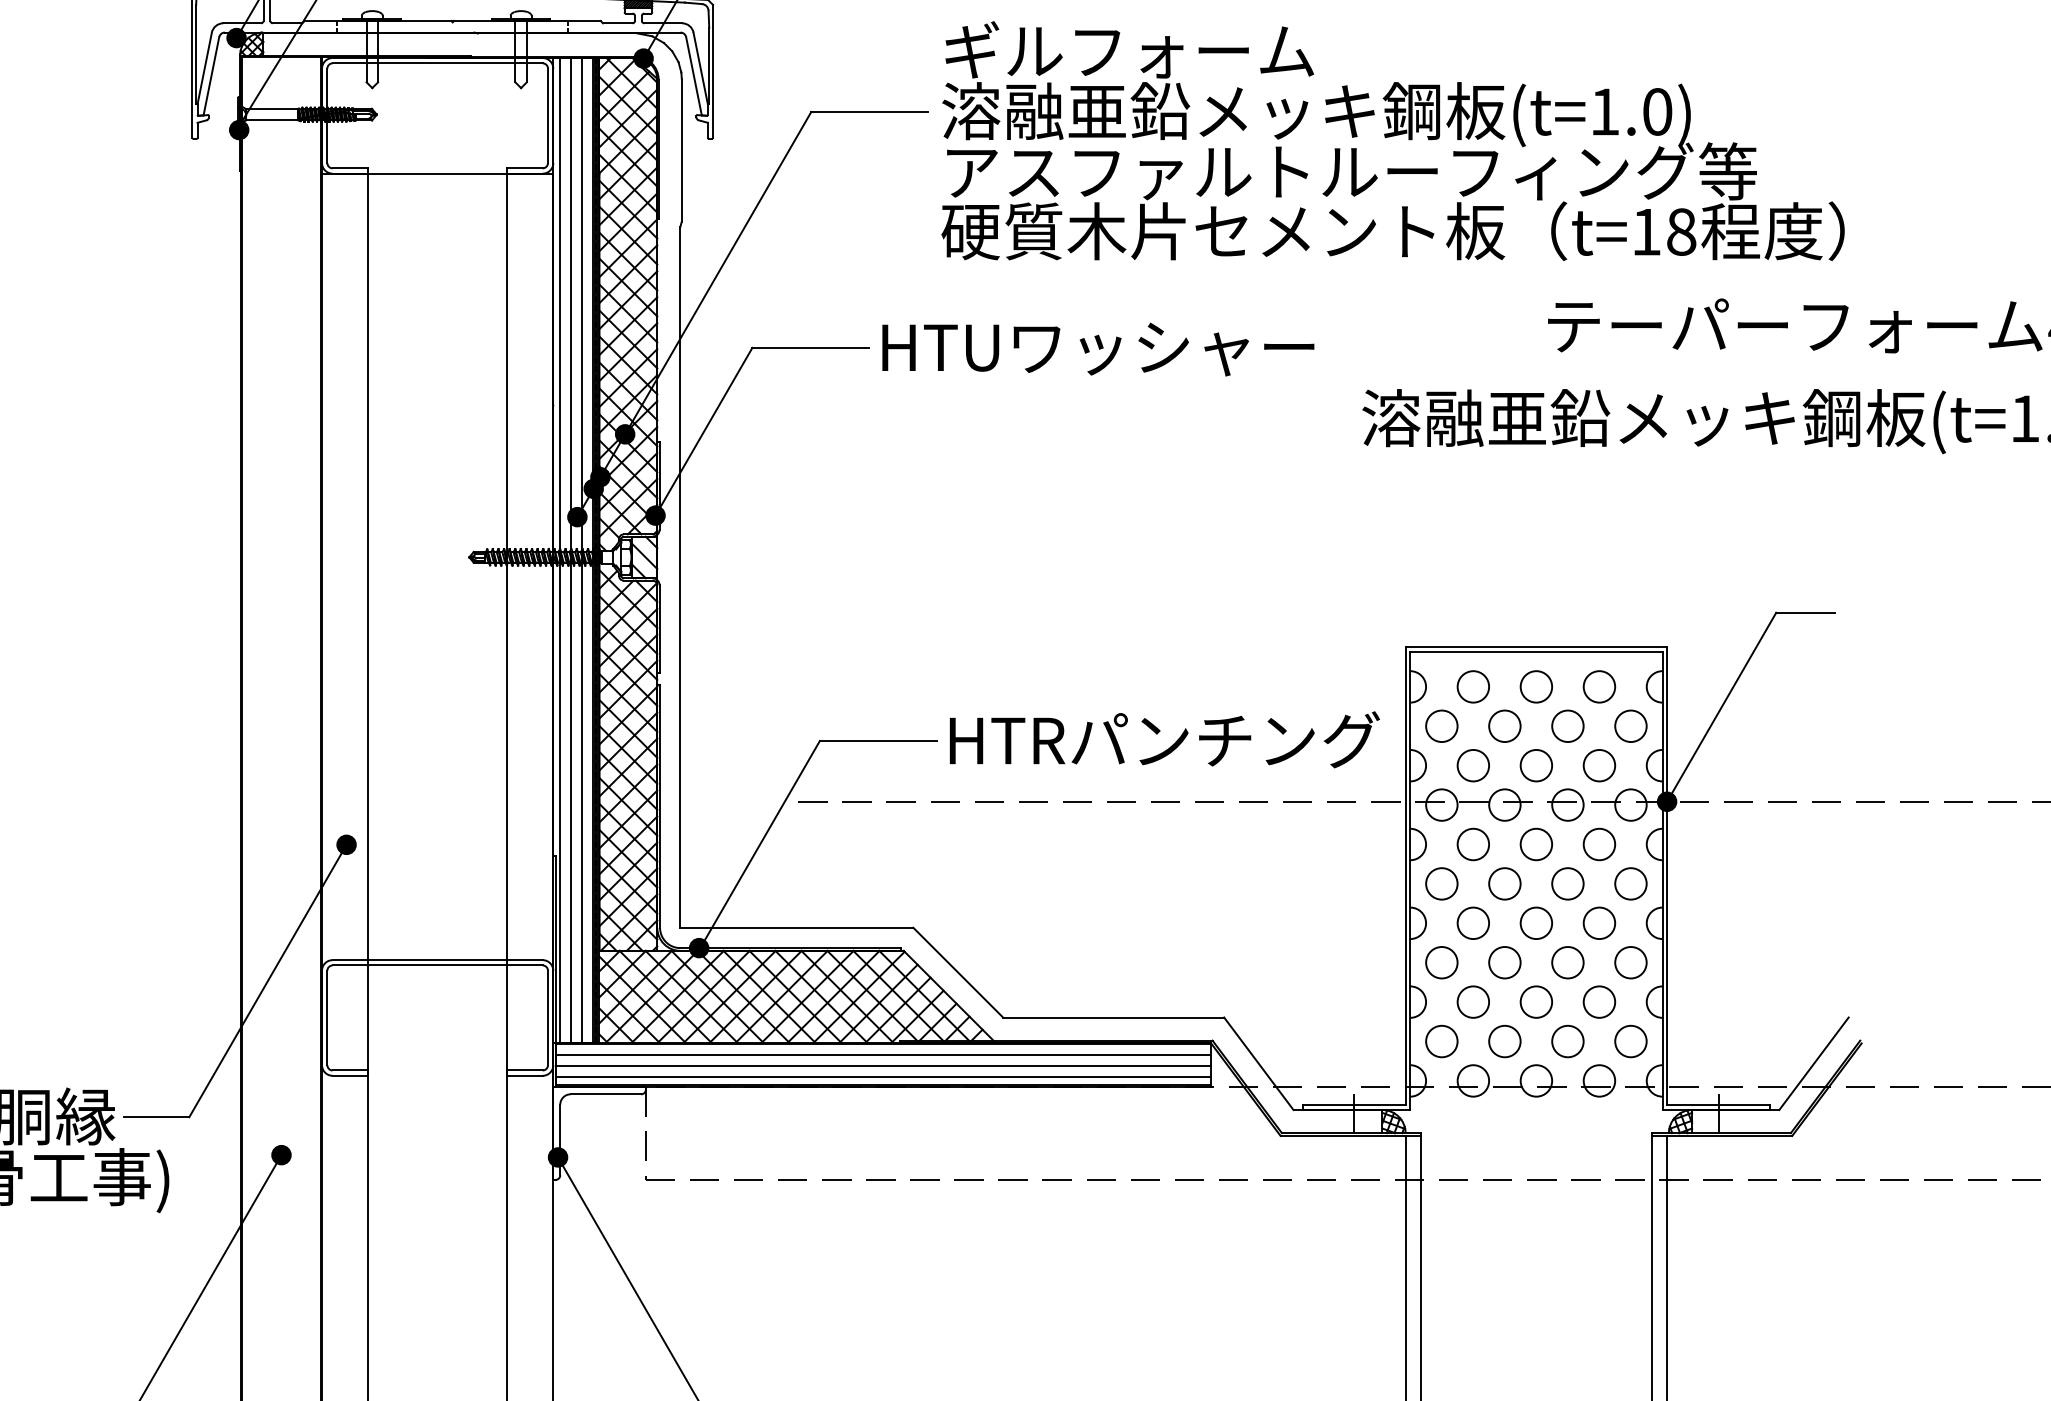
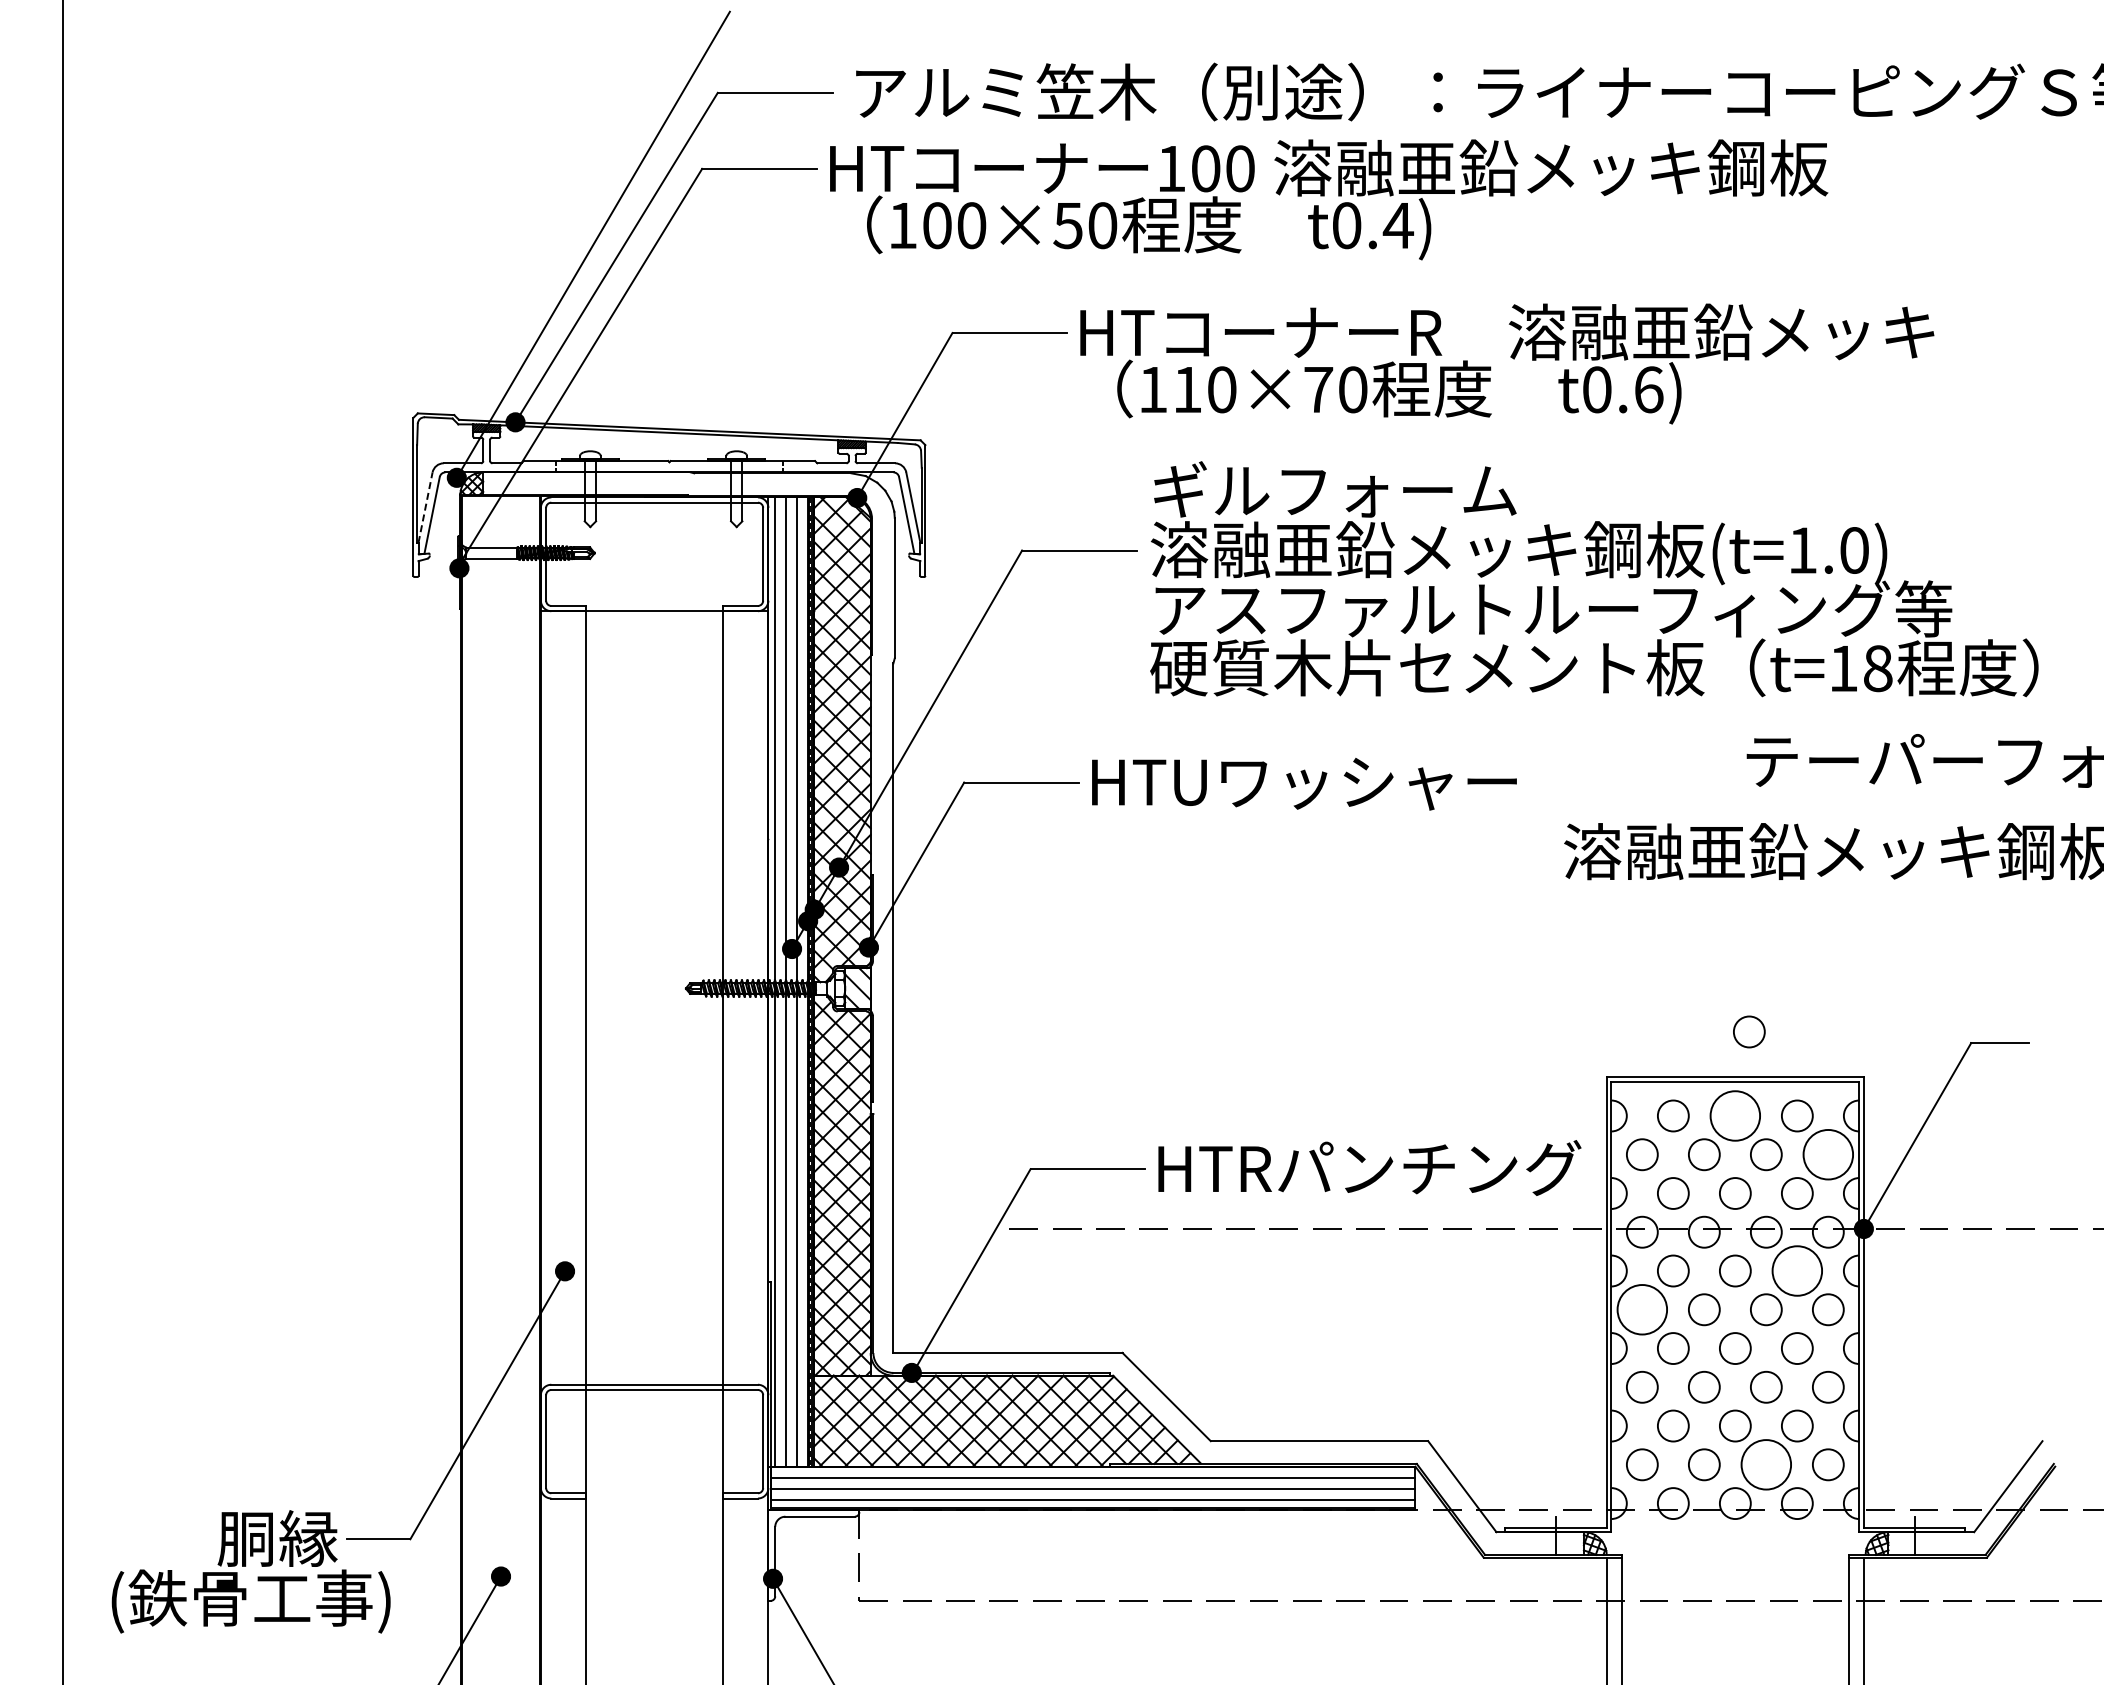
line: (204, 68) -> (425, 507), solid -> dashed
circle: (1550, 600) -> (1749, 1031), added
circle: (1535, 686) -> (1734, 1115), size x1.6
circle: (1630, 726) -> (1827, 1154), size x1.6
circle: (1598, 843) -> (1796, 1270), size x1.6
circle: (1441, 883) -> (1641, 1309), size x1.6
circle: (1567, 1041) -> (1765, 1464), size x1.6

